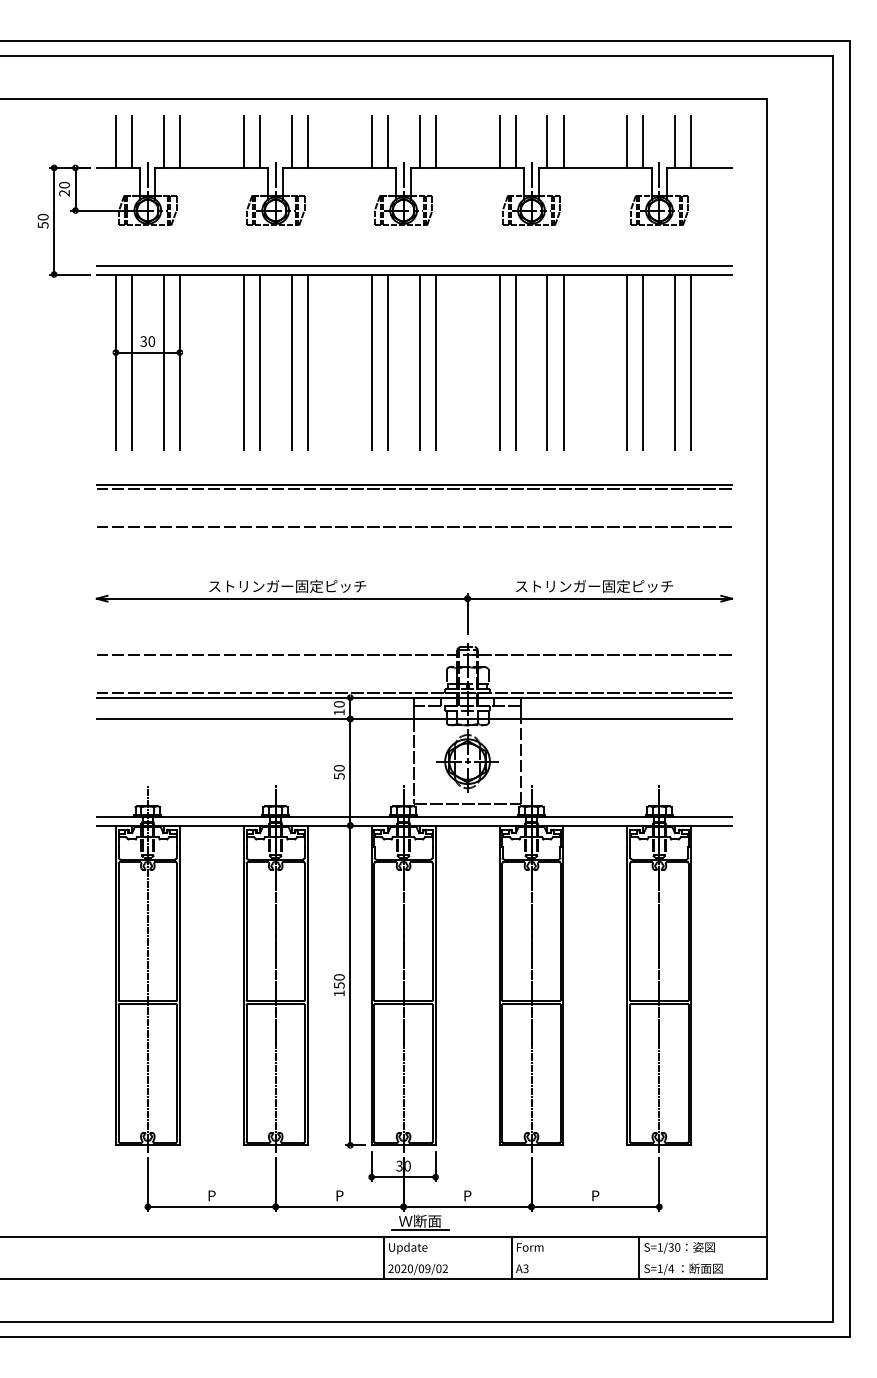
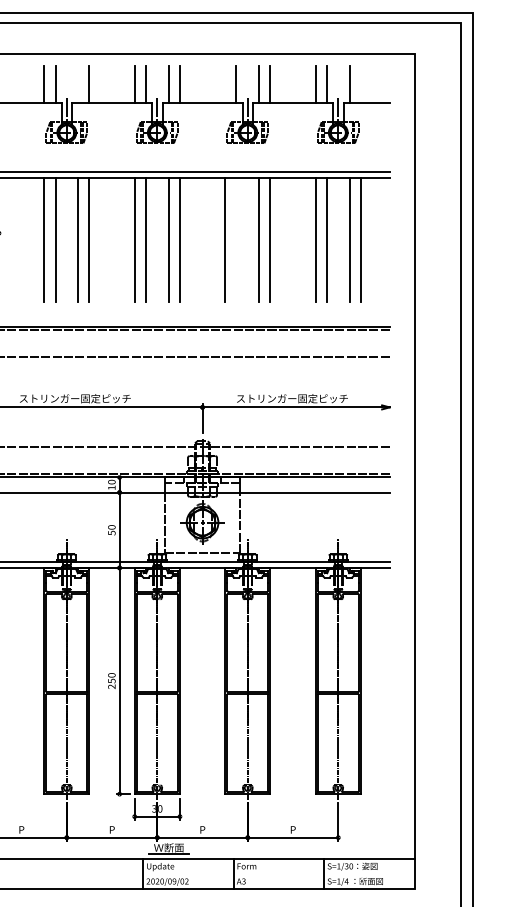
line: (291, 141) -> (78, 83), removed
line: (499, 141) -> (225, 83), removed
line: (691, 141) -> (361, 83), removed
line: (515, 362) -> (236, 240), removed
text: (338, 993) -> (111, 686), 150 -> 250

